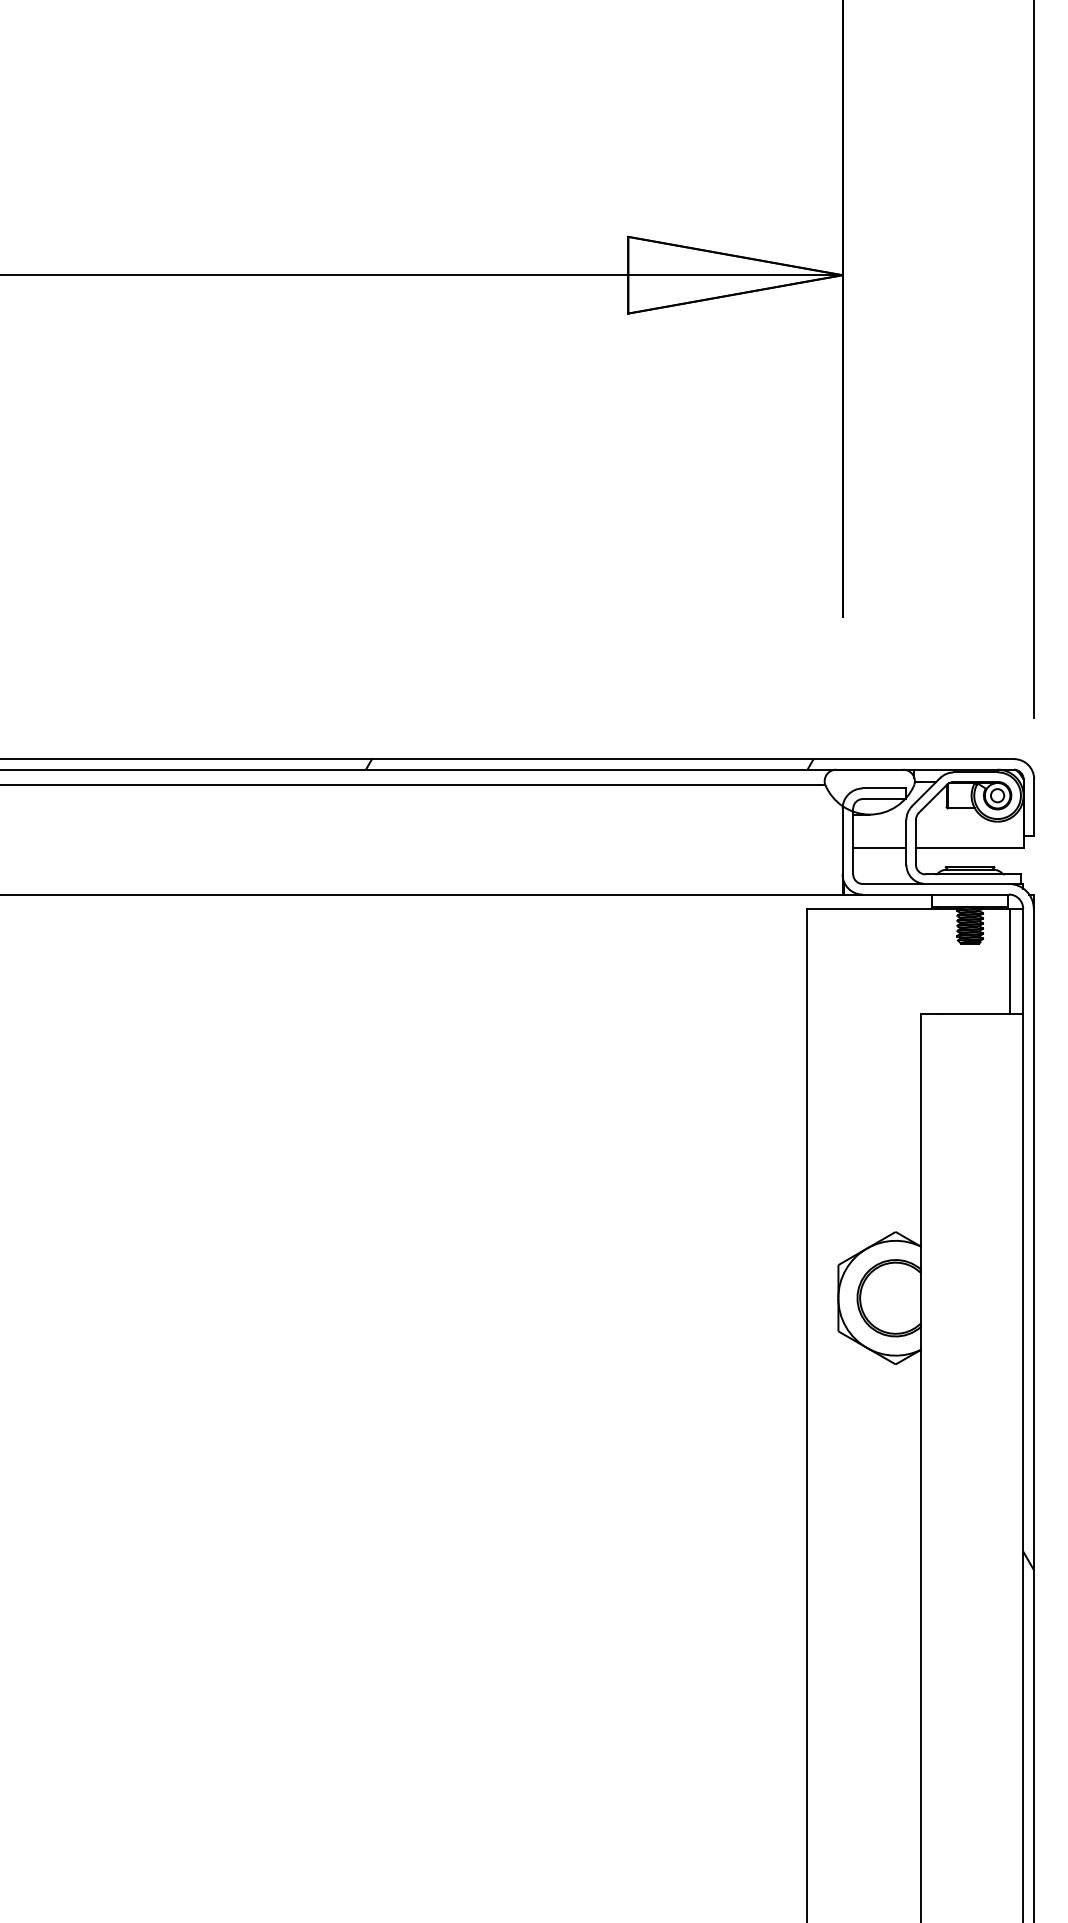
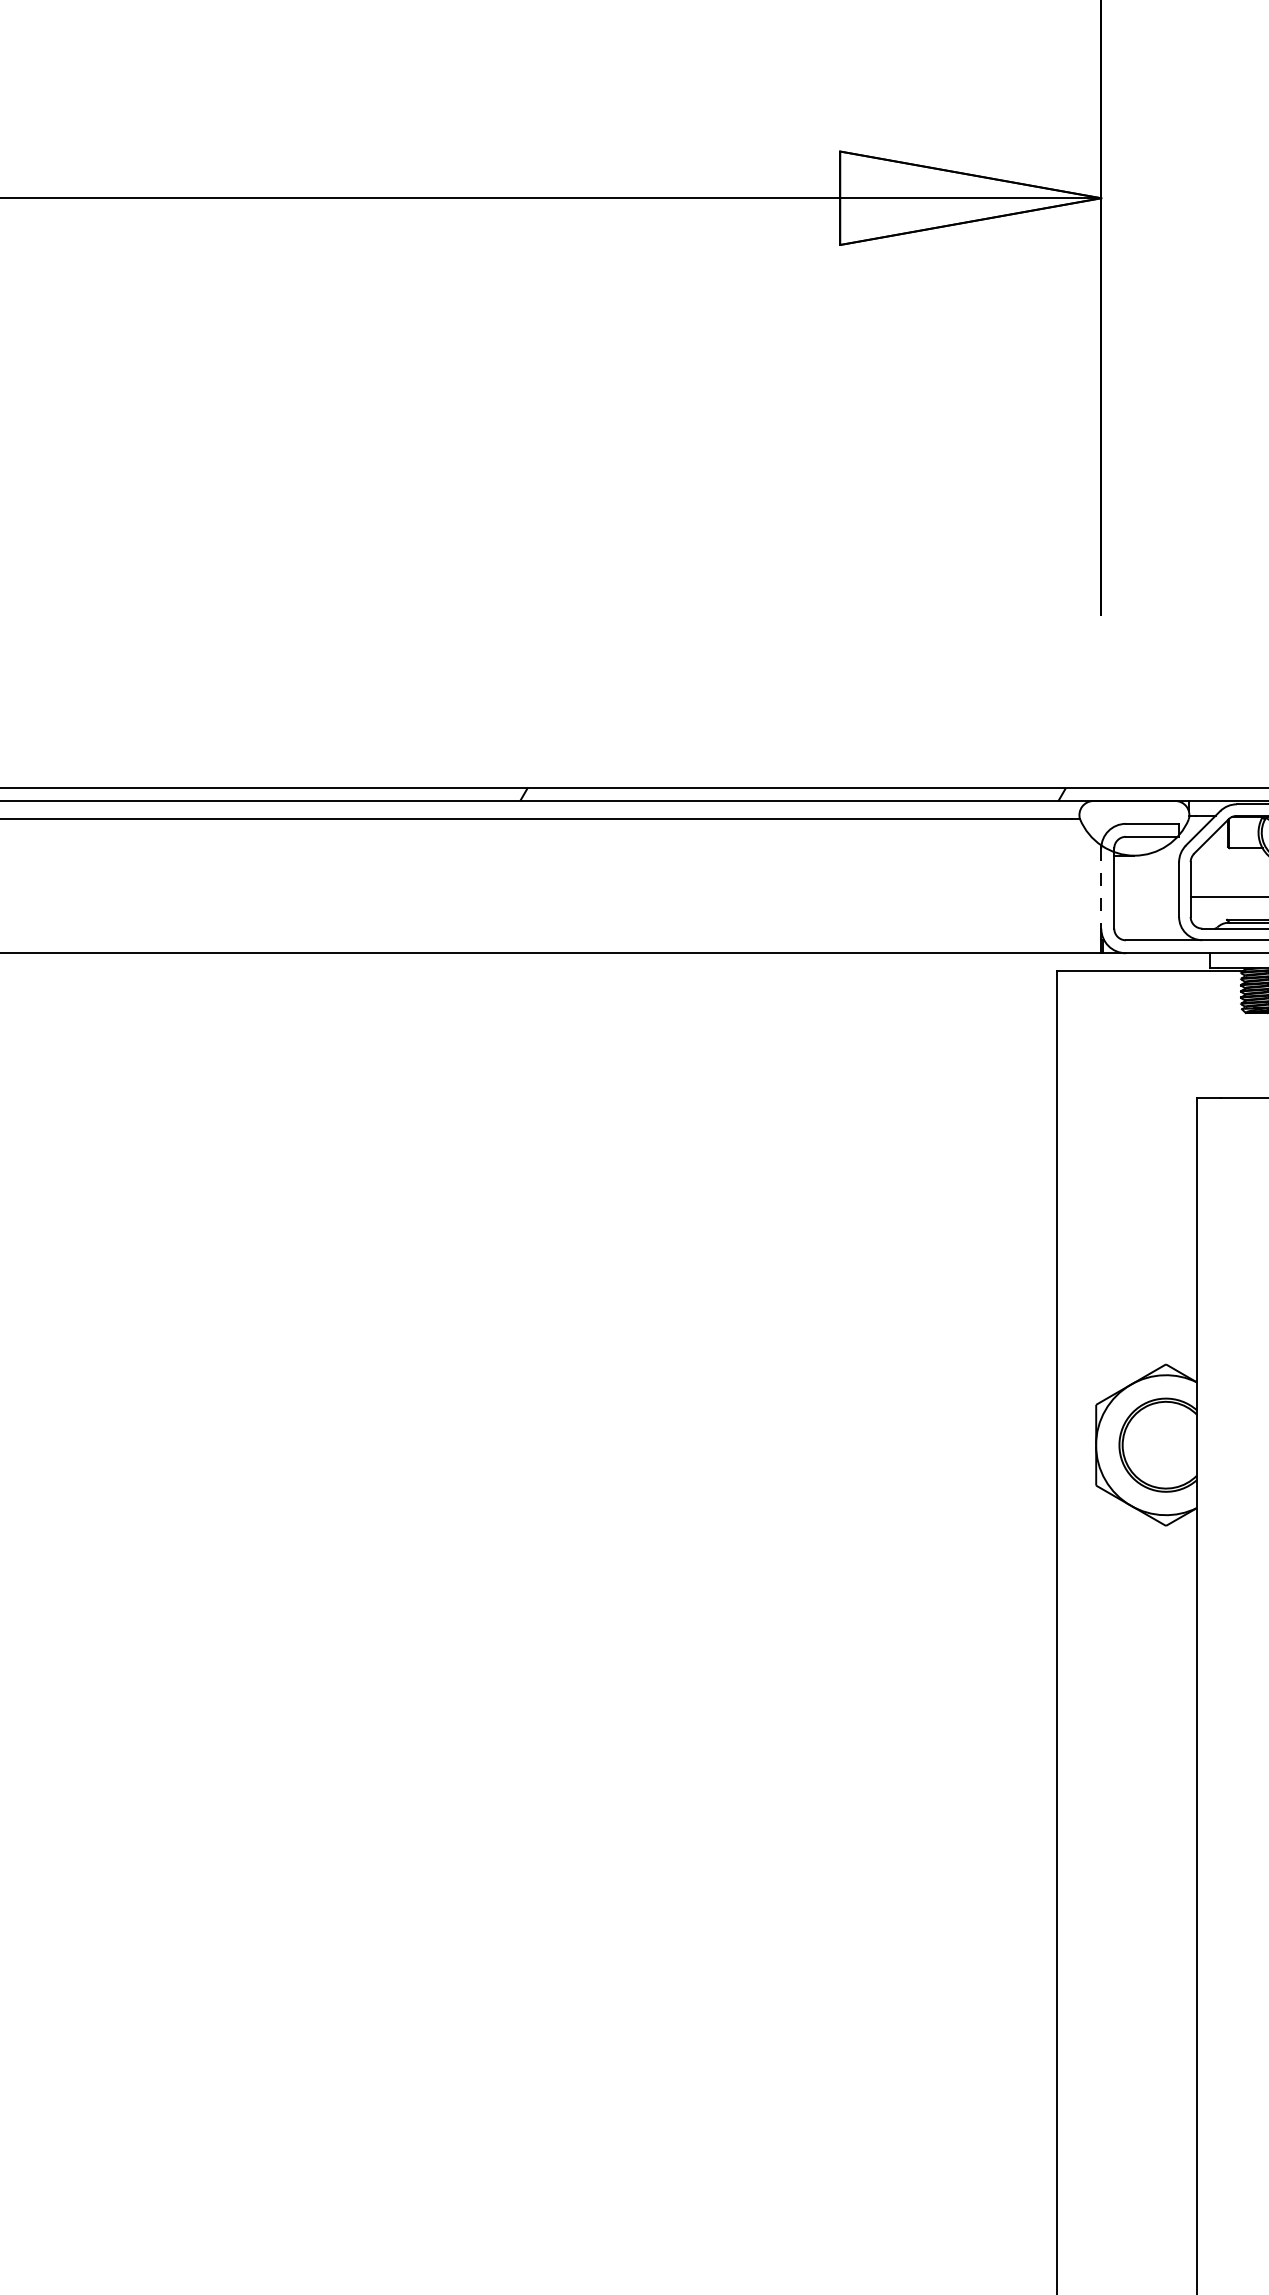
line: (842, 841) -> (1101, 888), solid -> dashed
line: (879, 848) -> (1146, 897), removed

